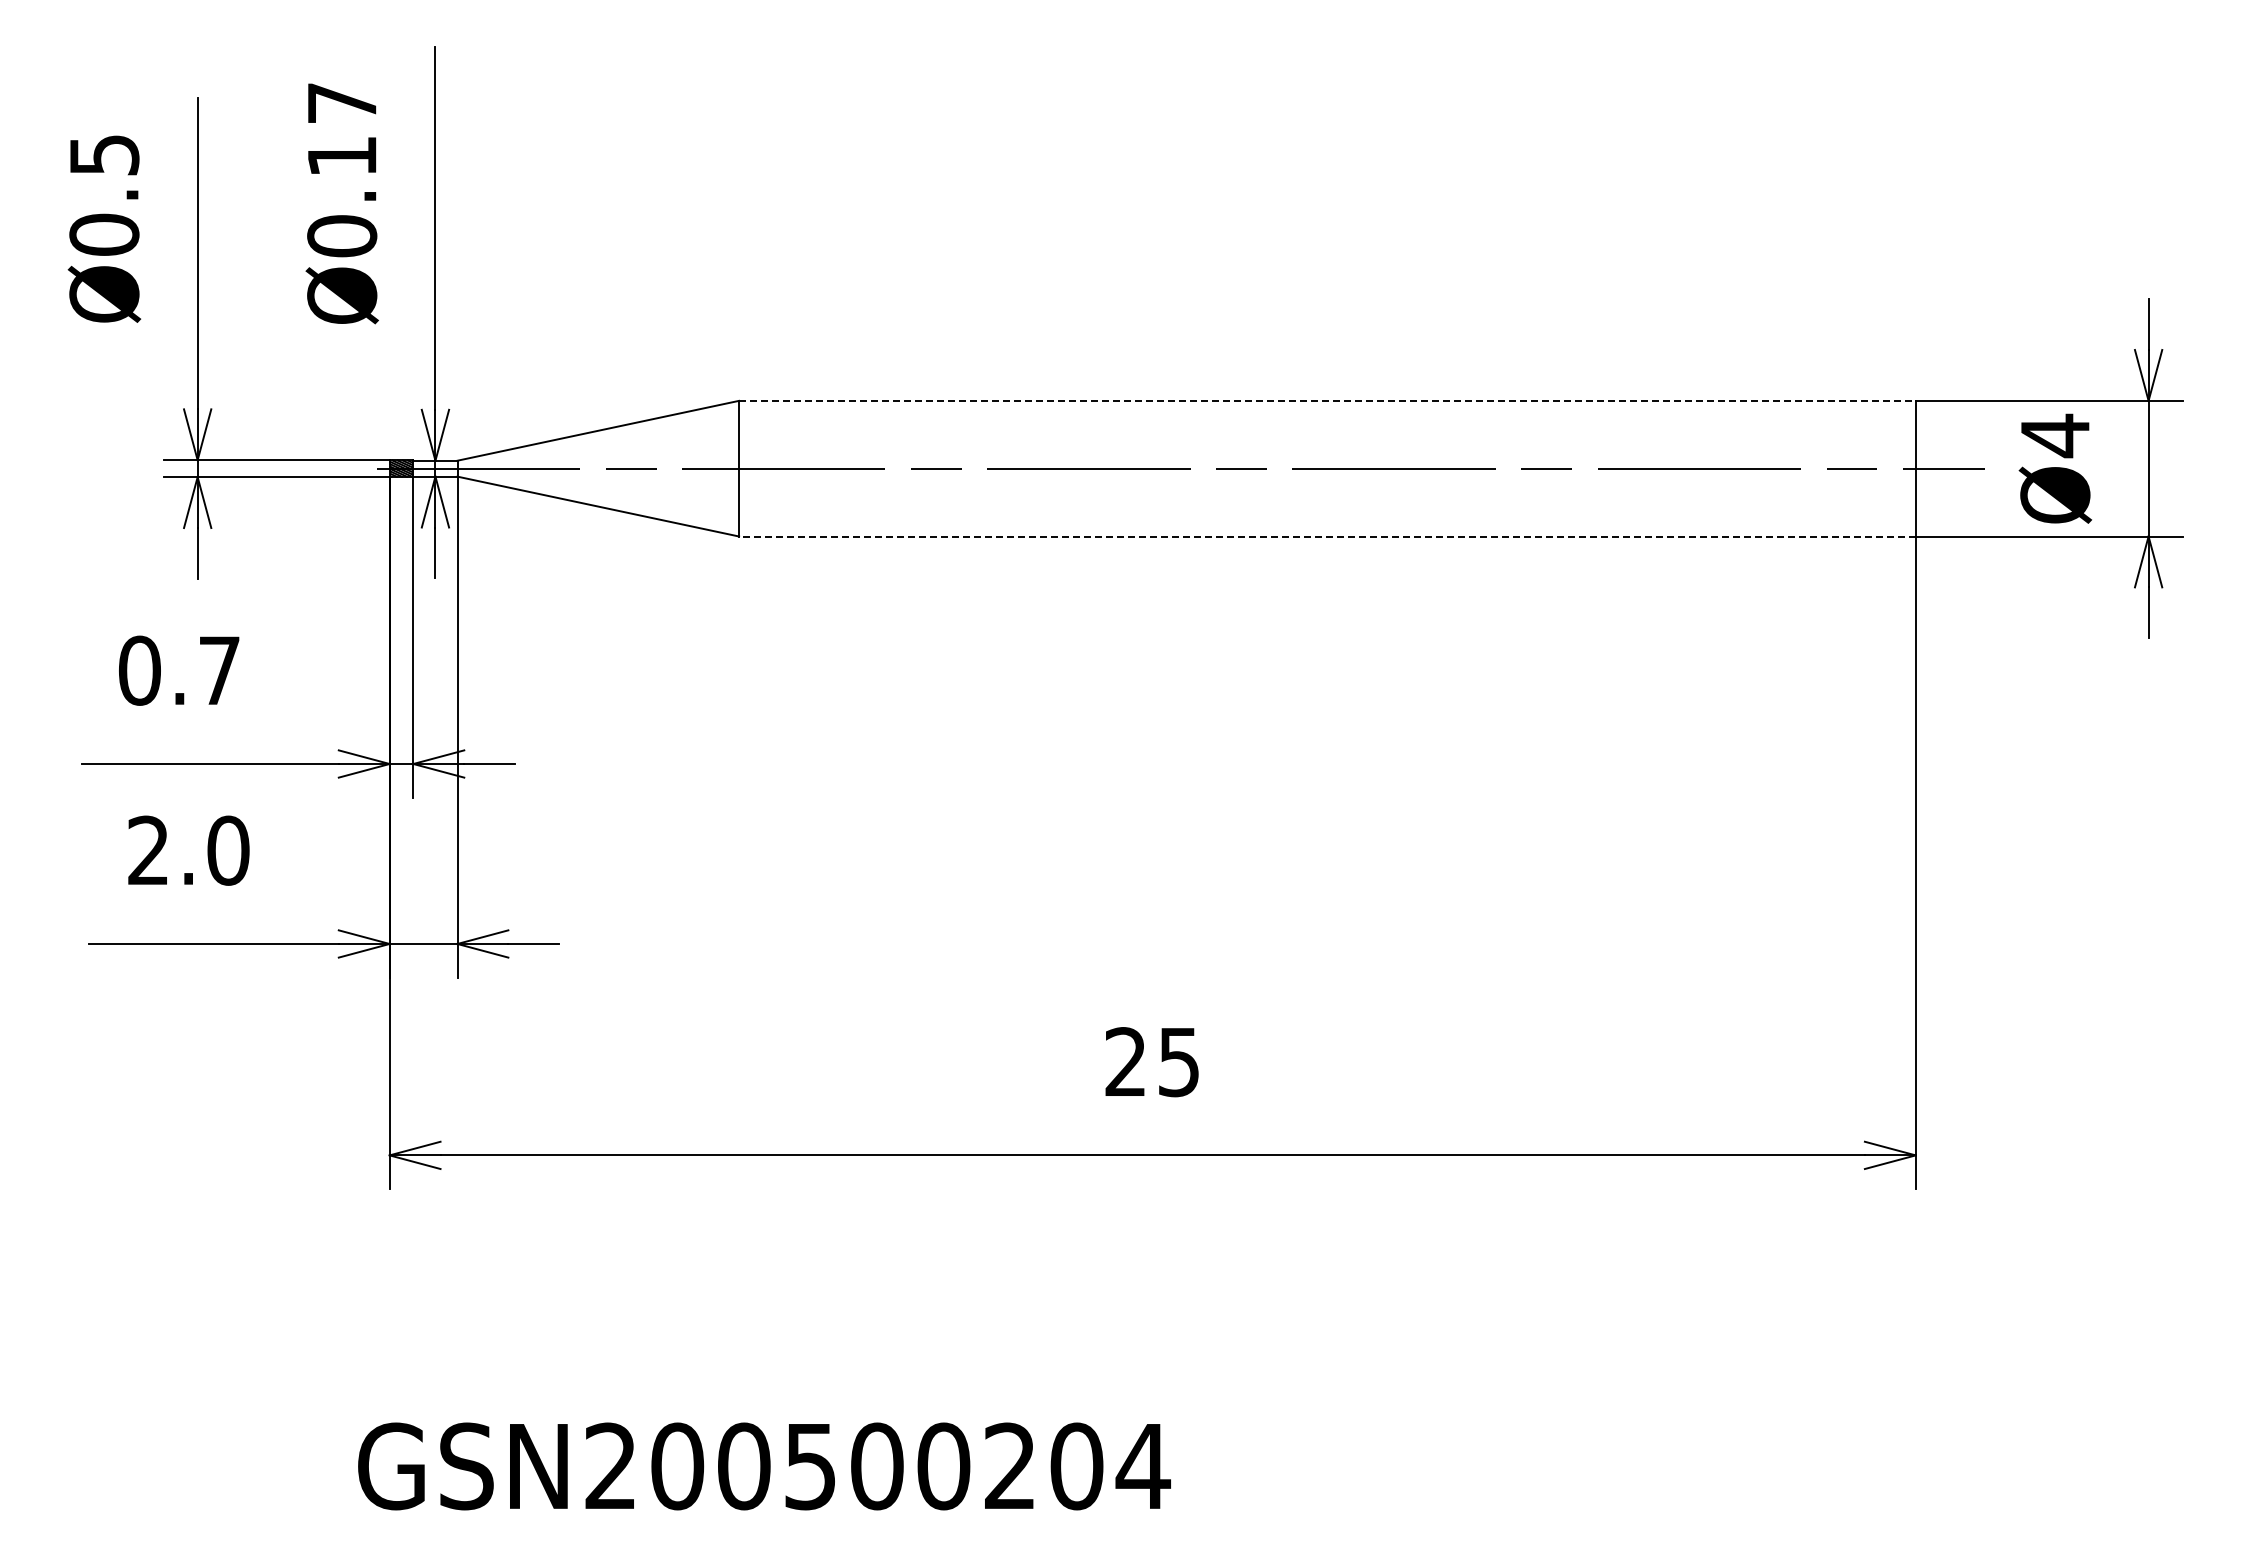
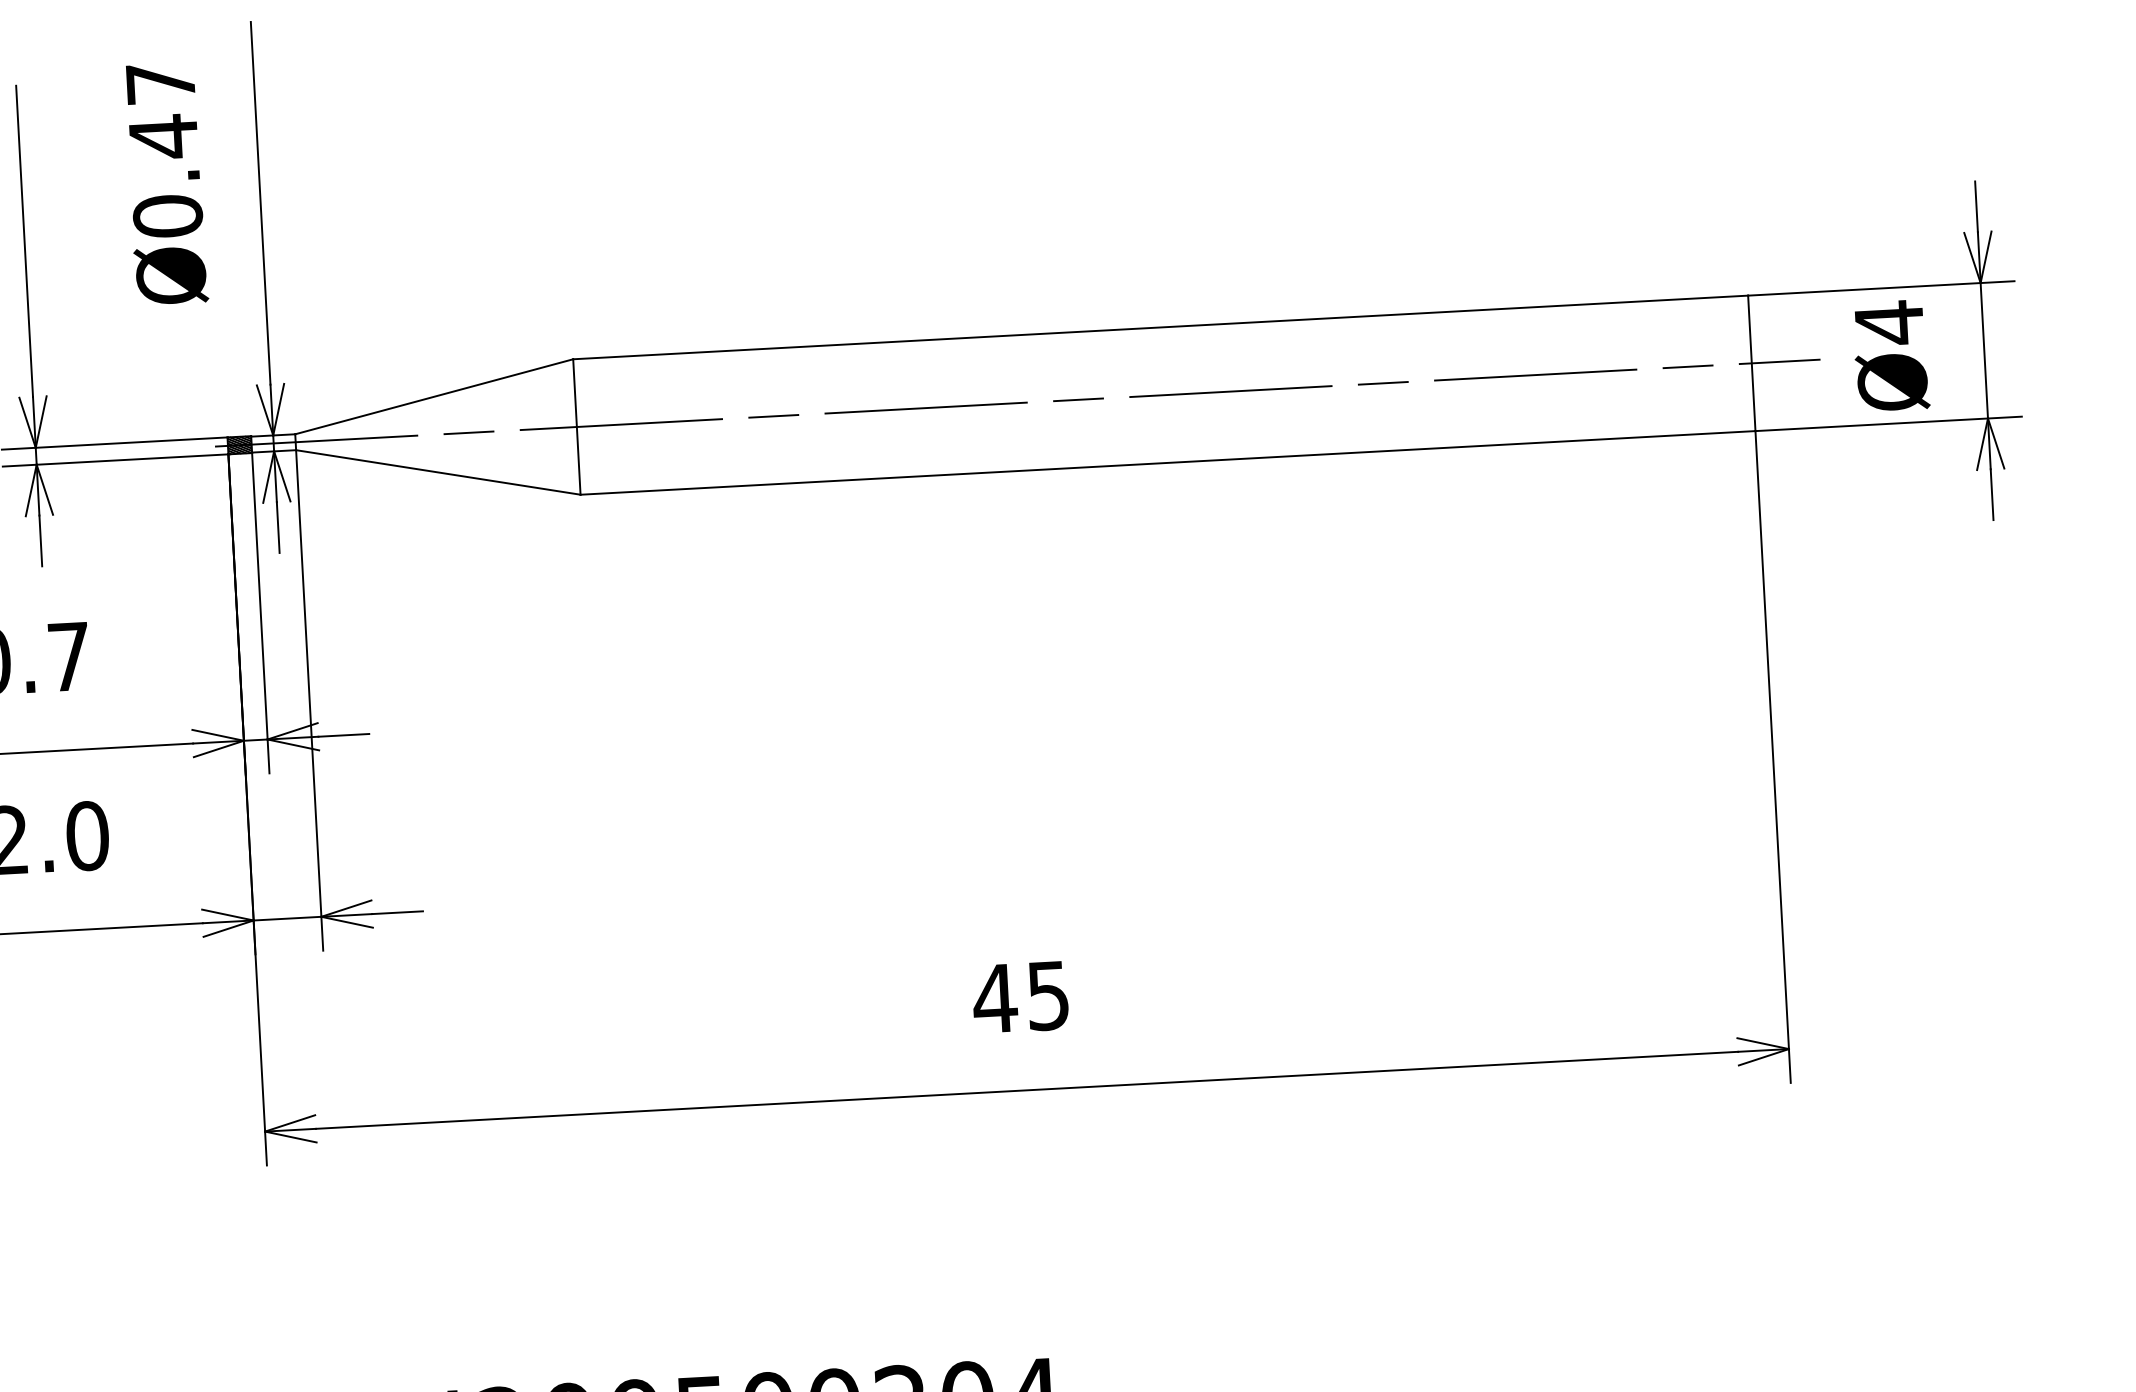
text: (342, 156) -> (163, 136), Ø0.17 -> Ø0.47
line: (1327, 400) -> (1160, 327), dashed -> solid
line: (1326, 536) -> (1167, 462), dashed -> solid
text: (1125, 1061) -> (994, 998), 25 -> 45

